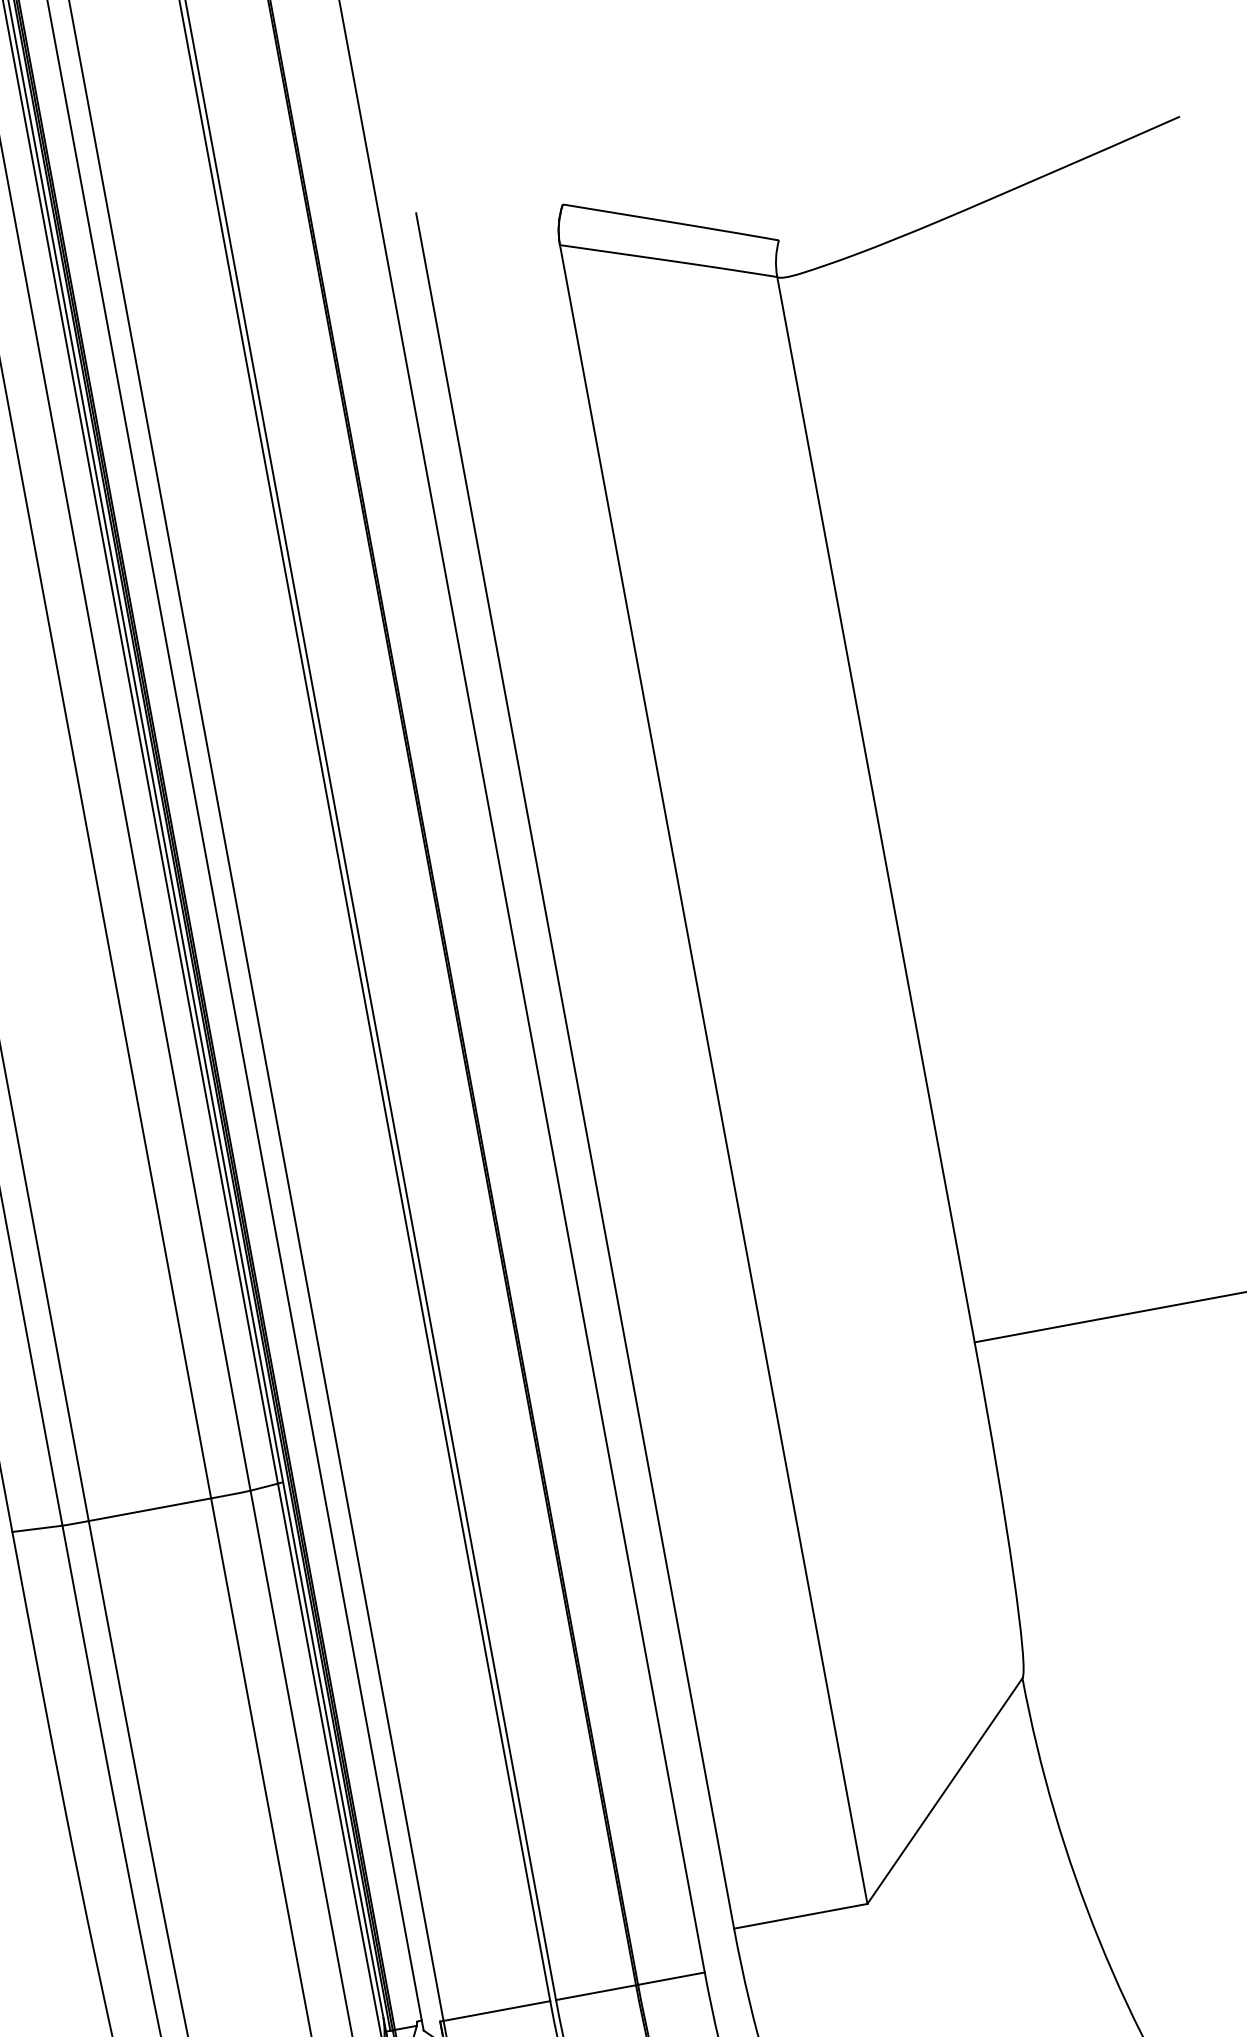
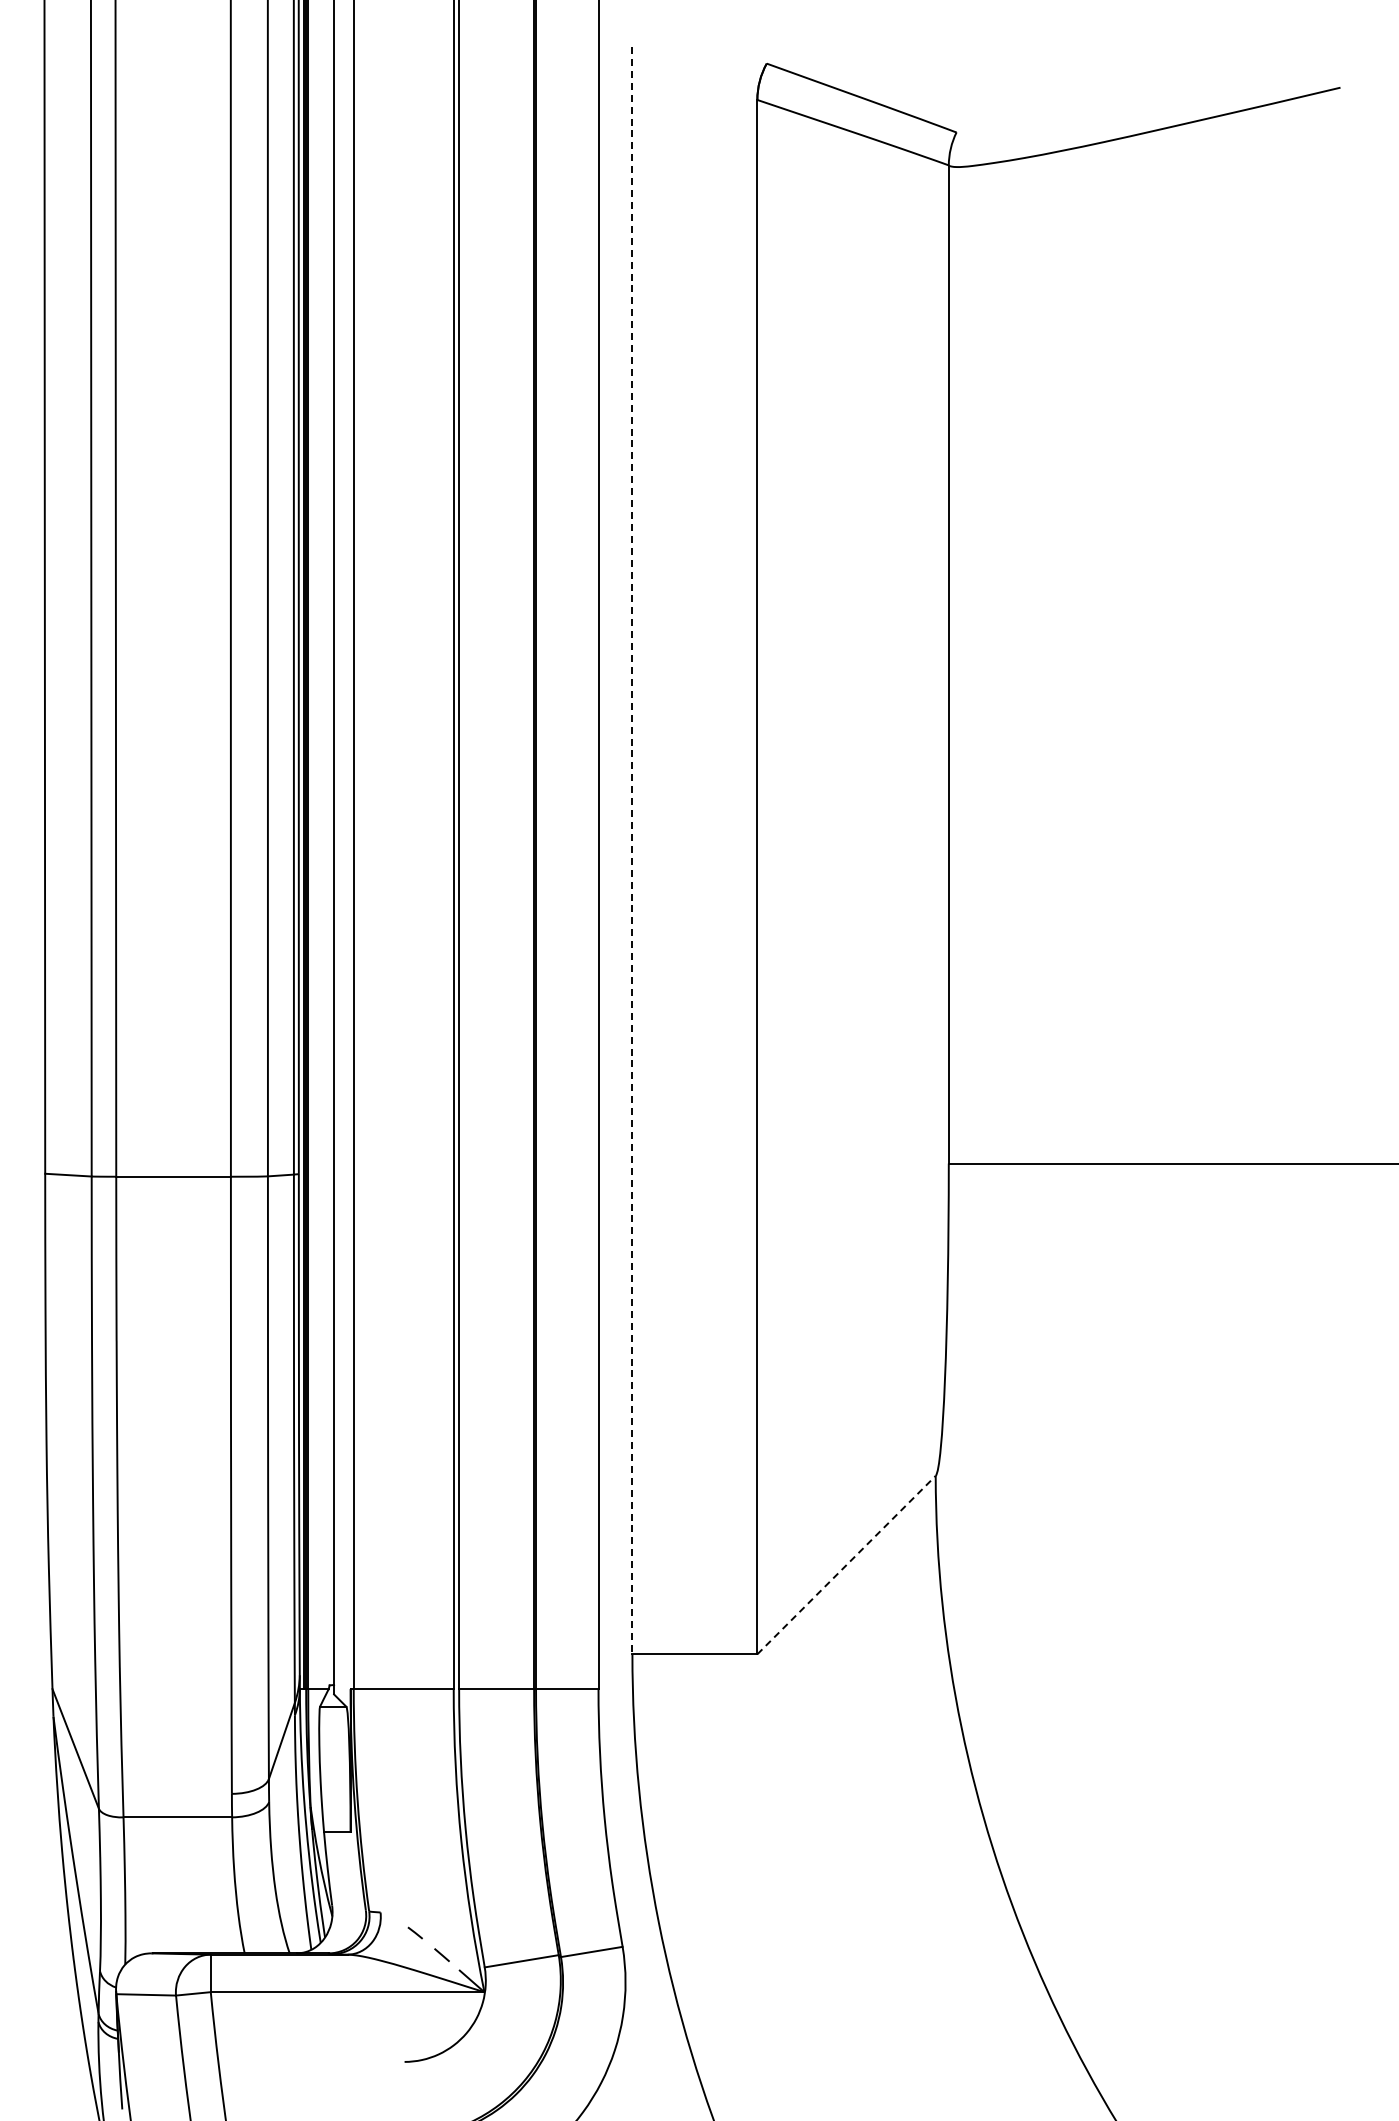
line: (575, 1070) -> (632, 850), solid -> dashed
line: (944, 1790) -> (846, 1564), solid -> dashed

